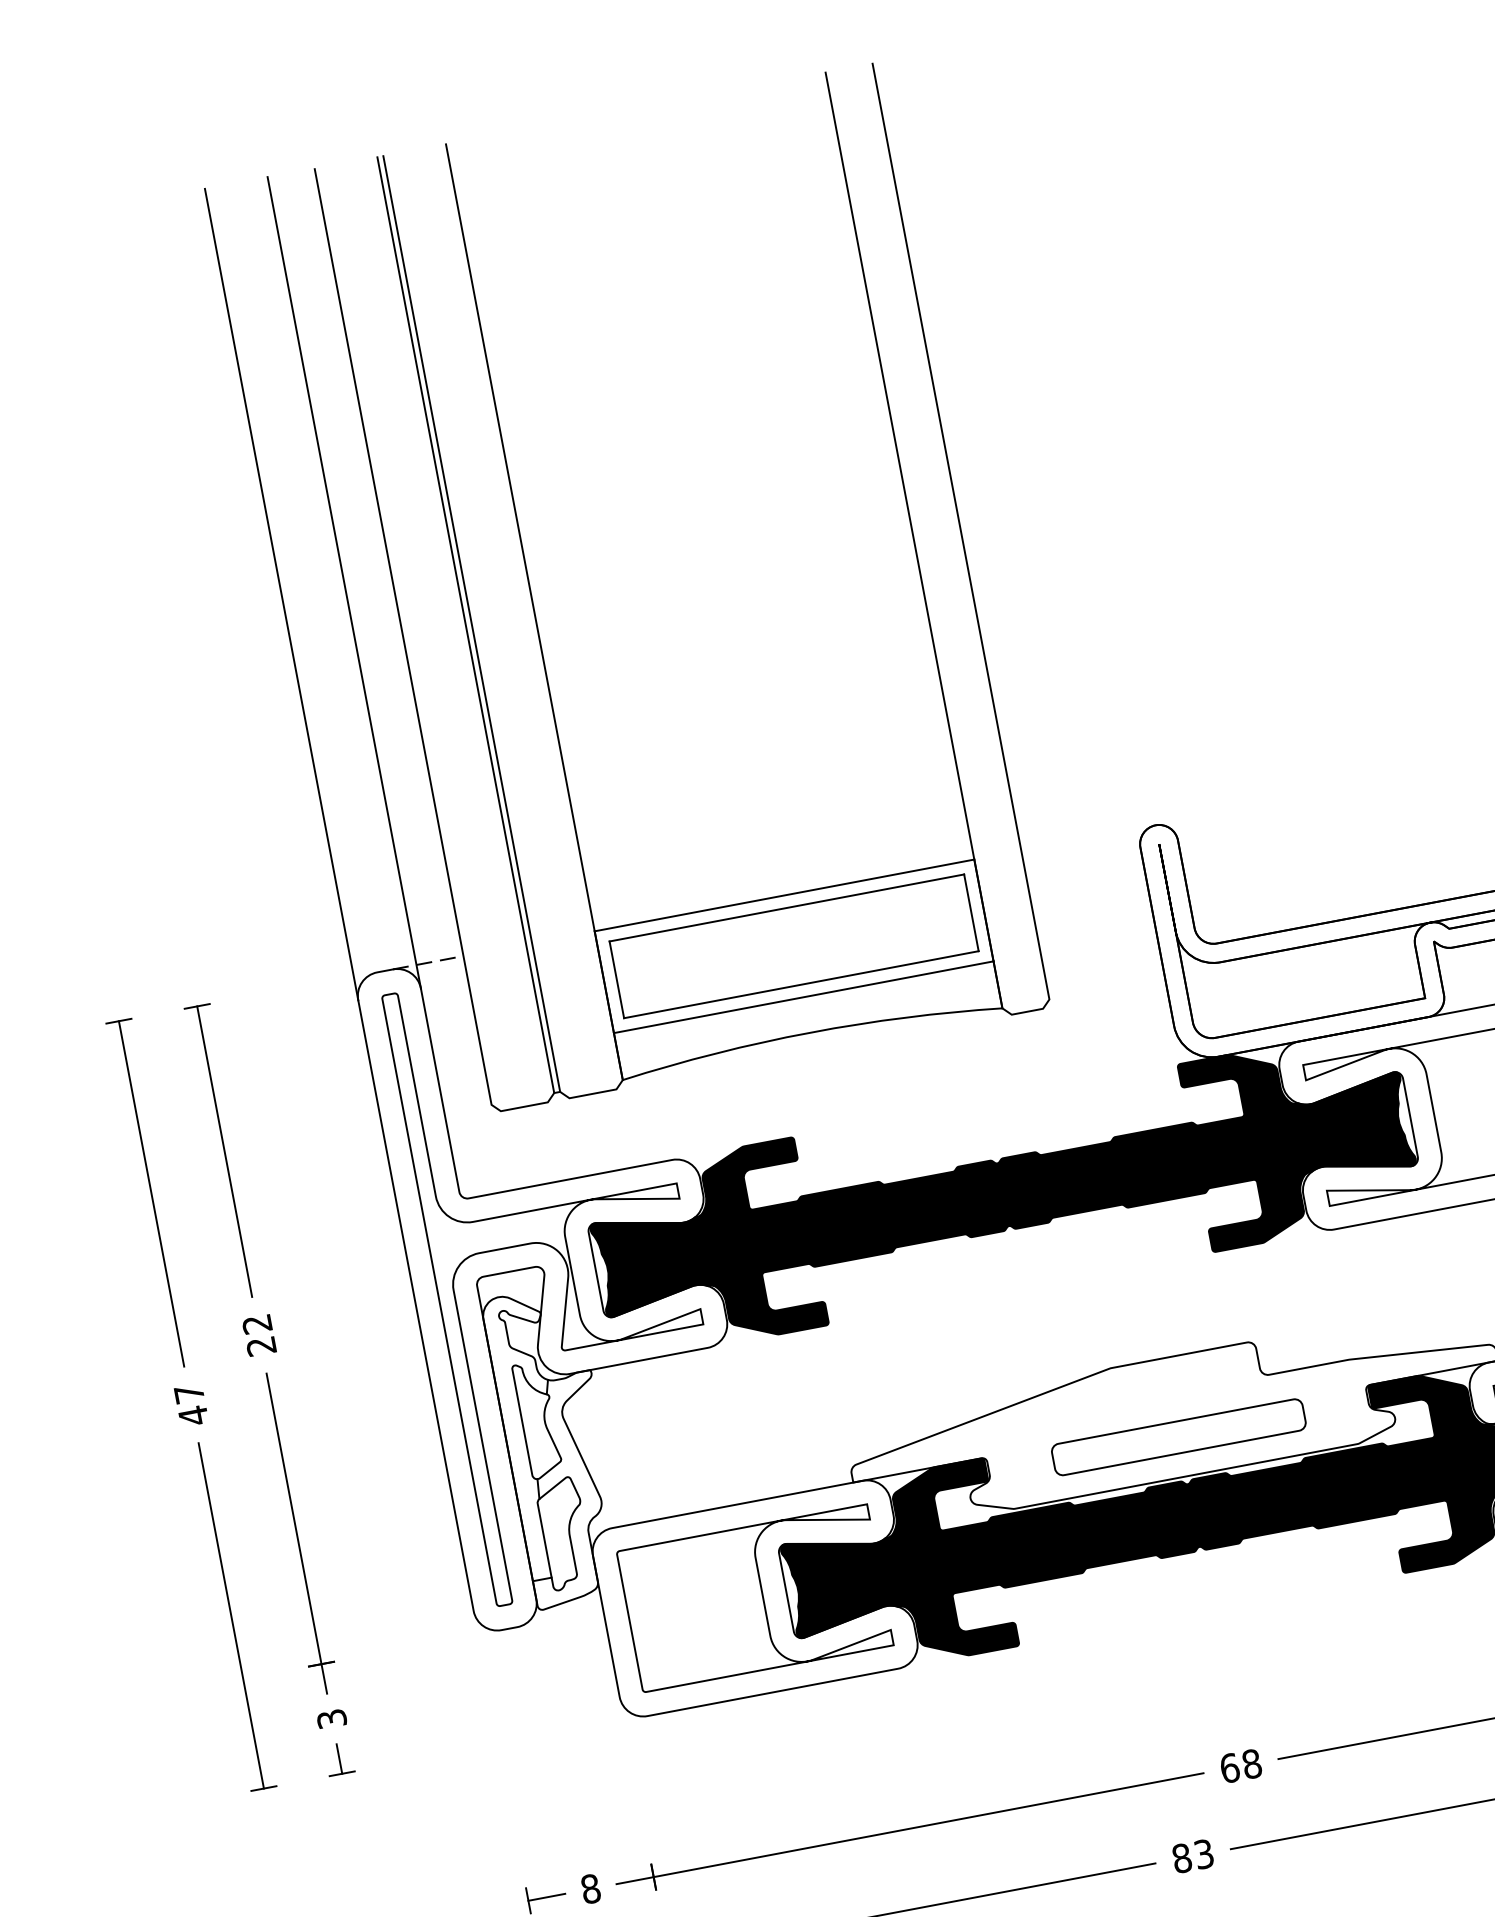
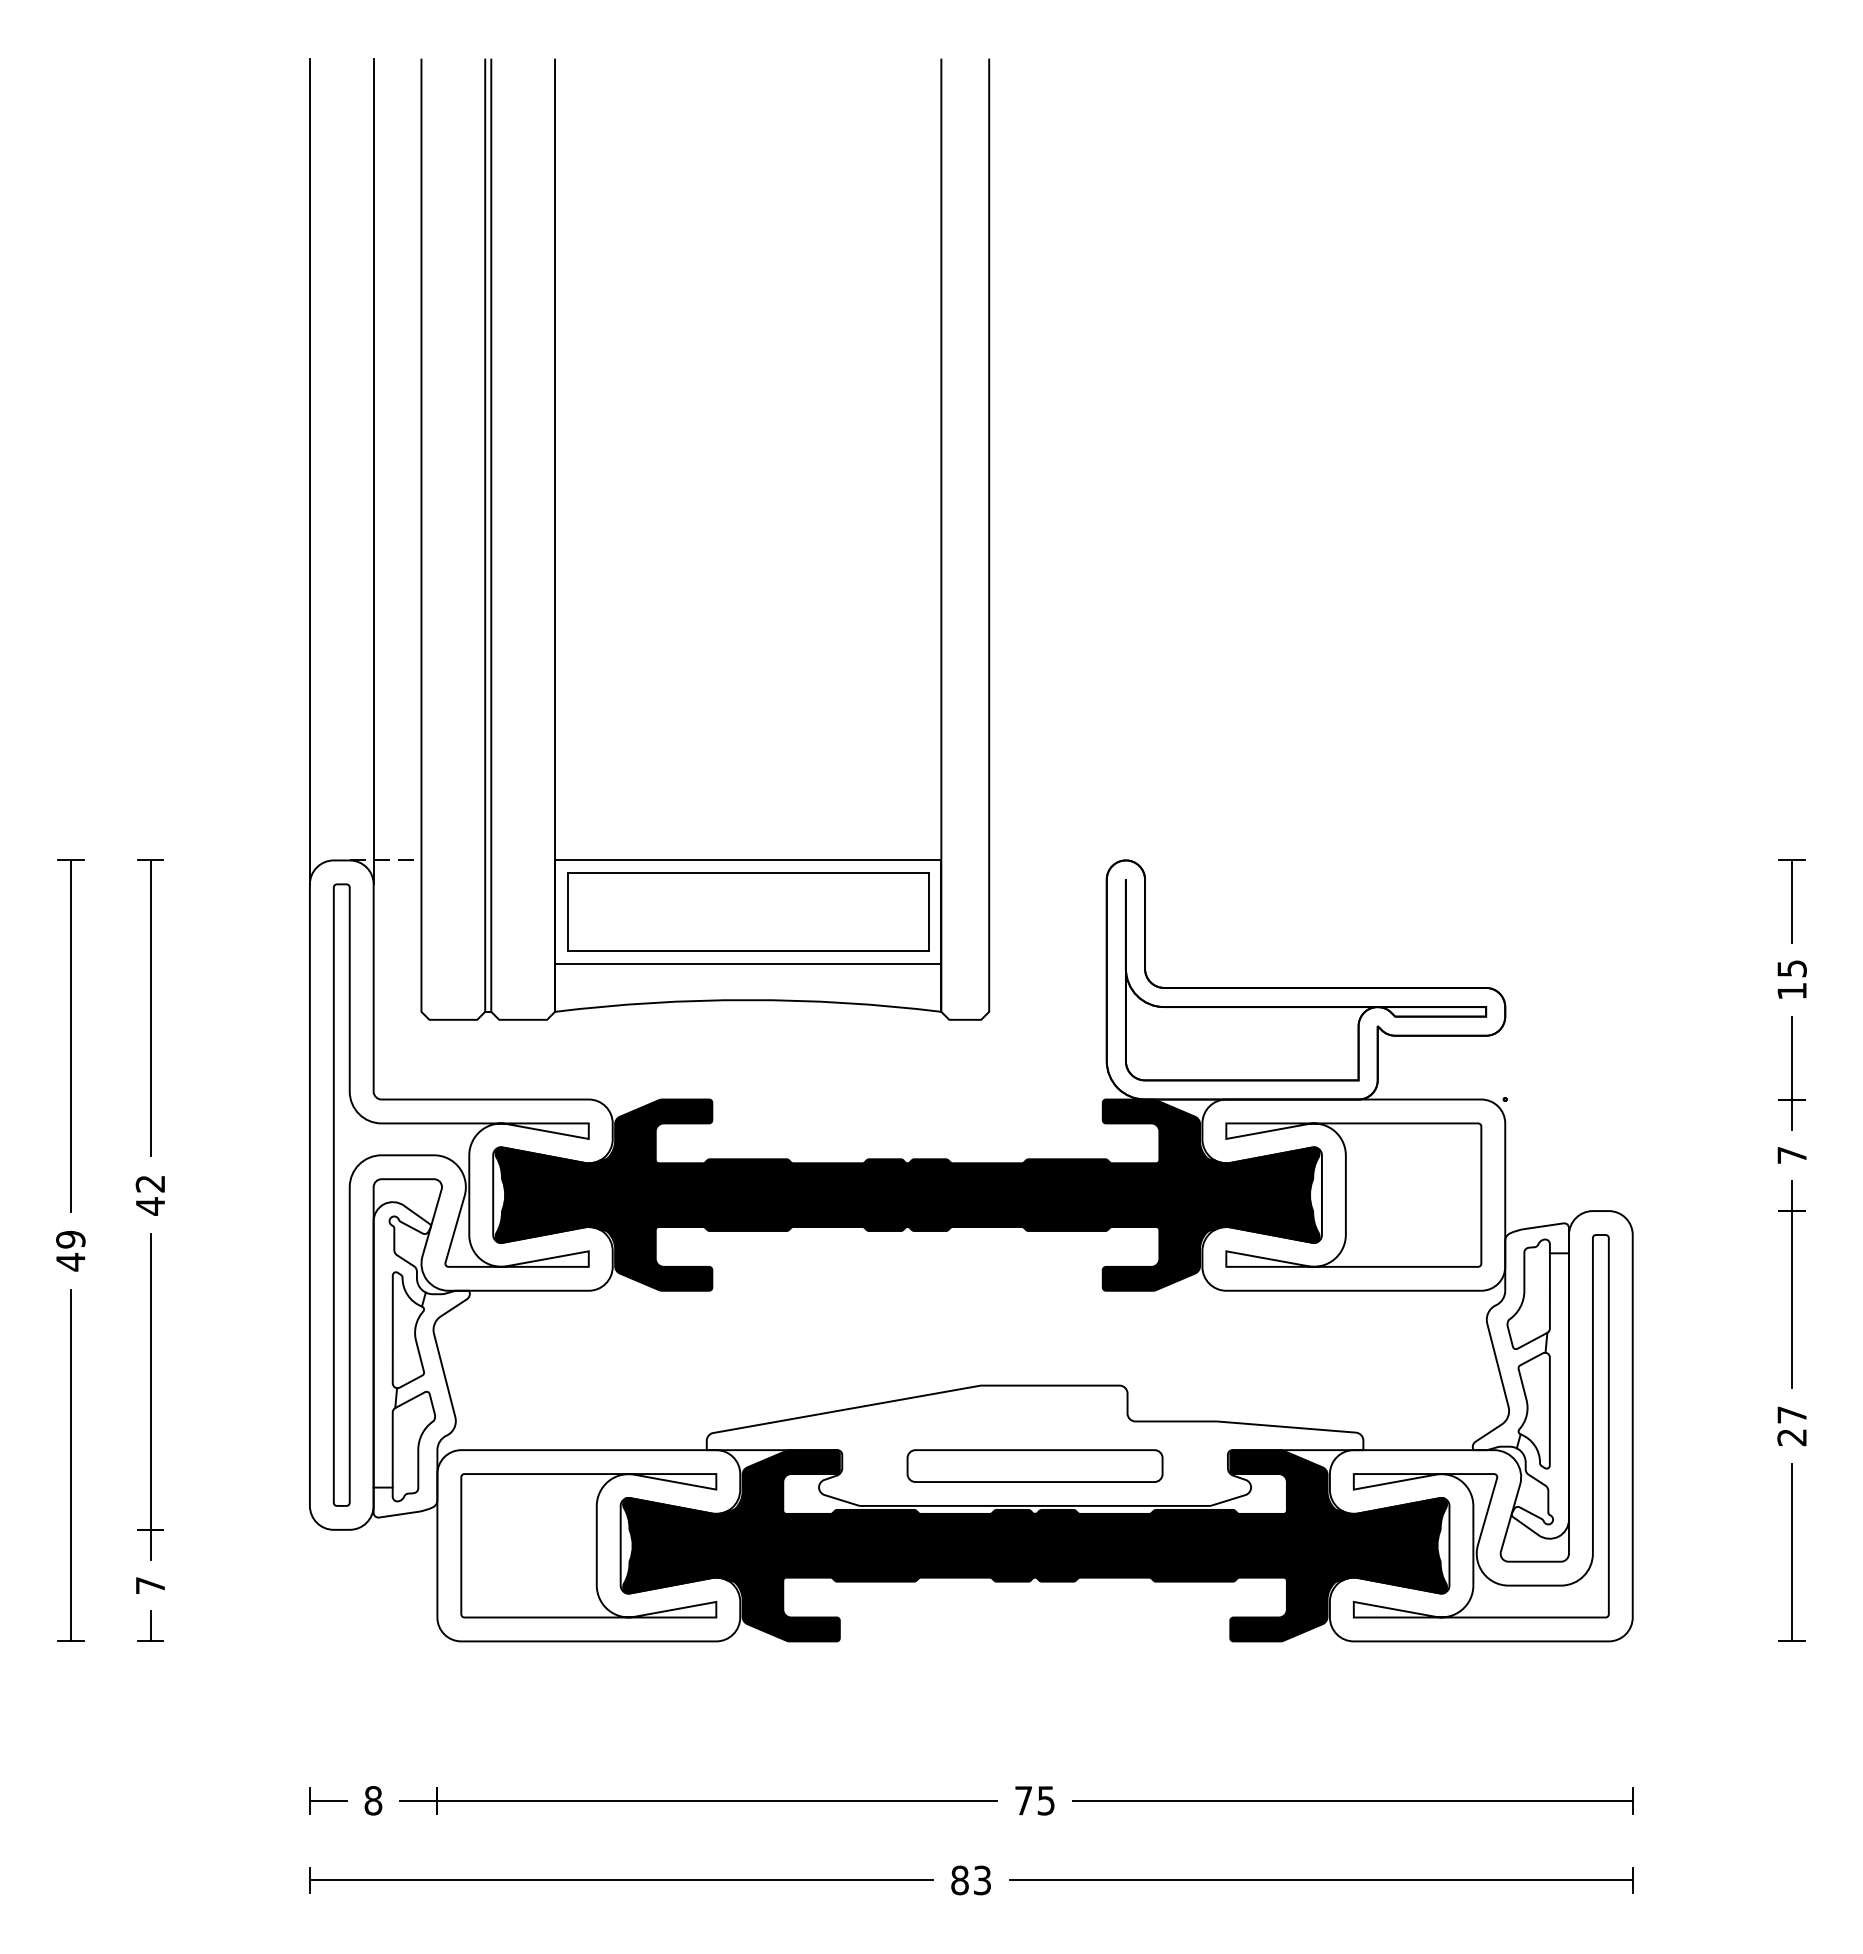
text: (260, 1346) -> (149, 1206), 22 -> 42
text: (188, 1393) -> (70, 1239), 47 -> 49
text: (331, 1718) -> (150, 1585), 3 -> 7
text: (1241, 1765) -> (1035, 1800), 68 -> 75

